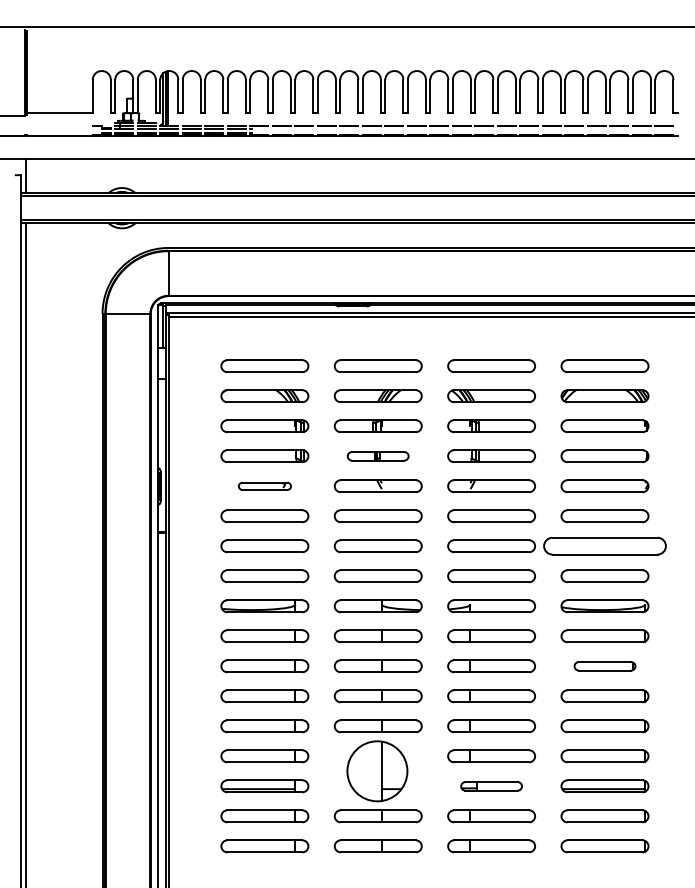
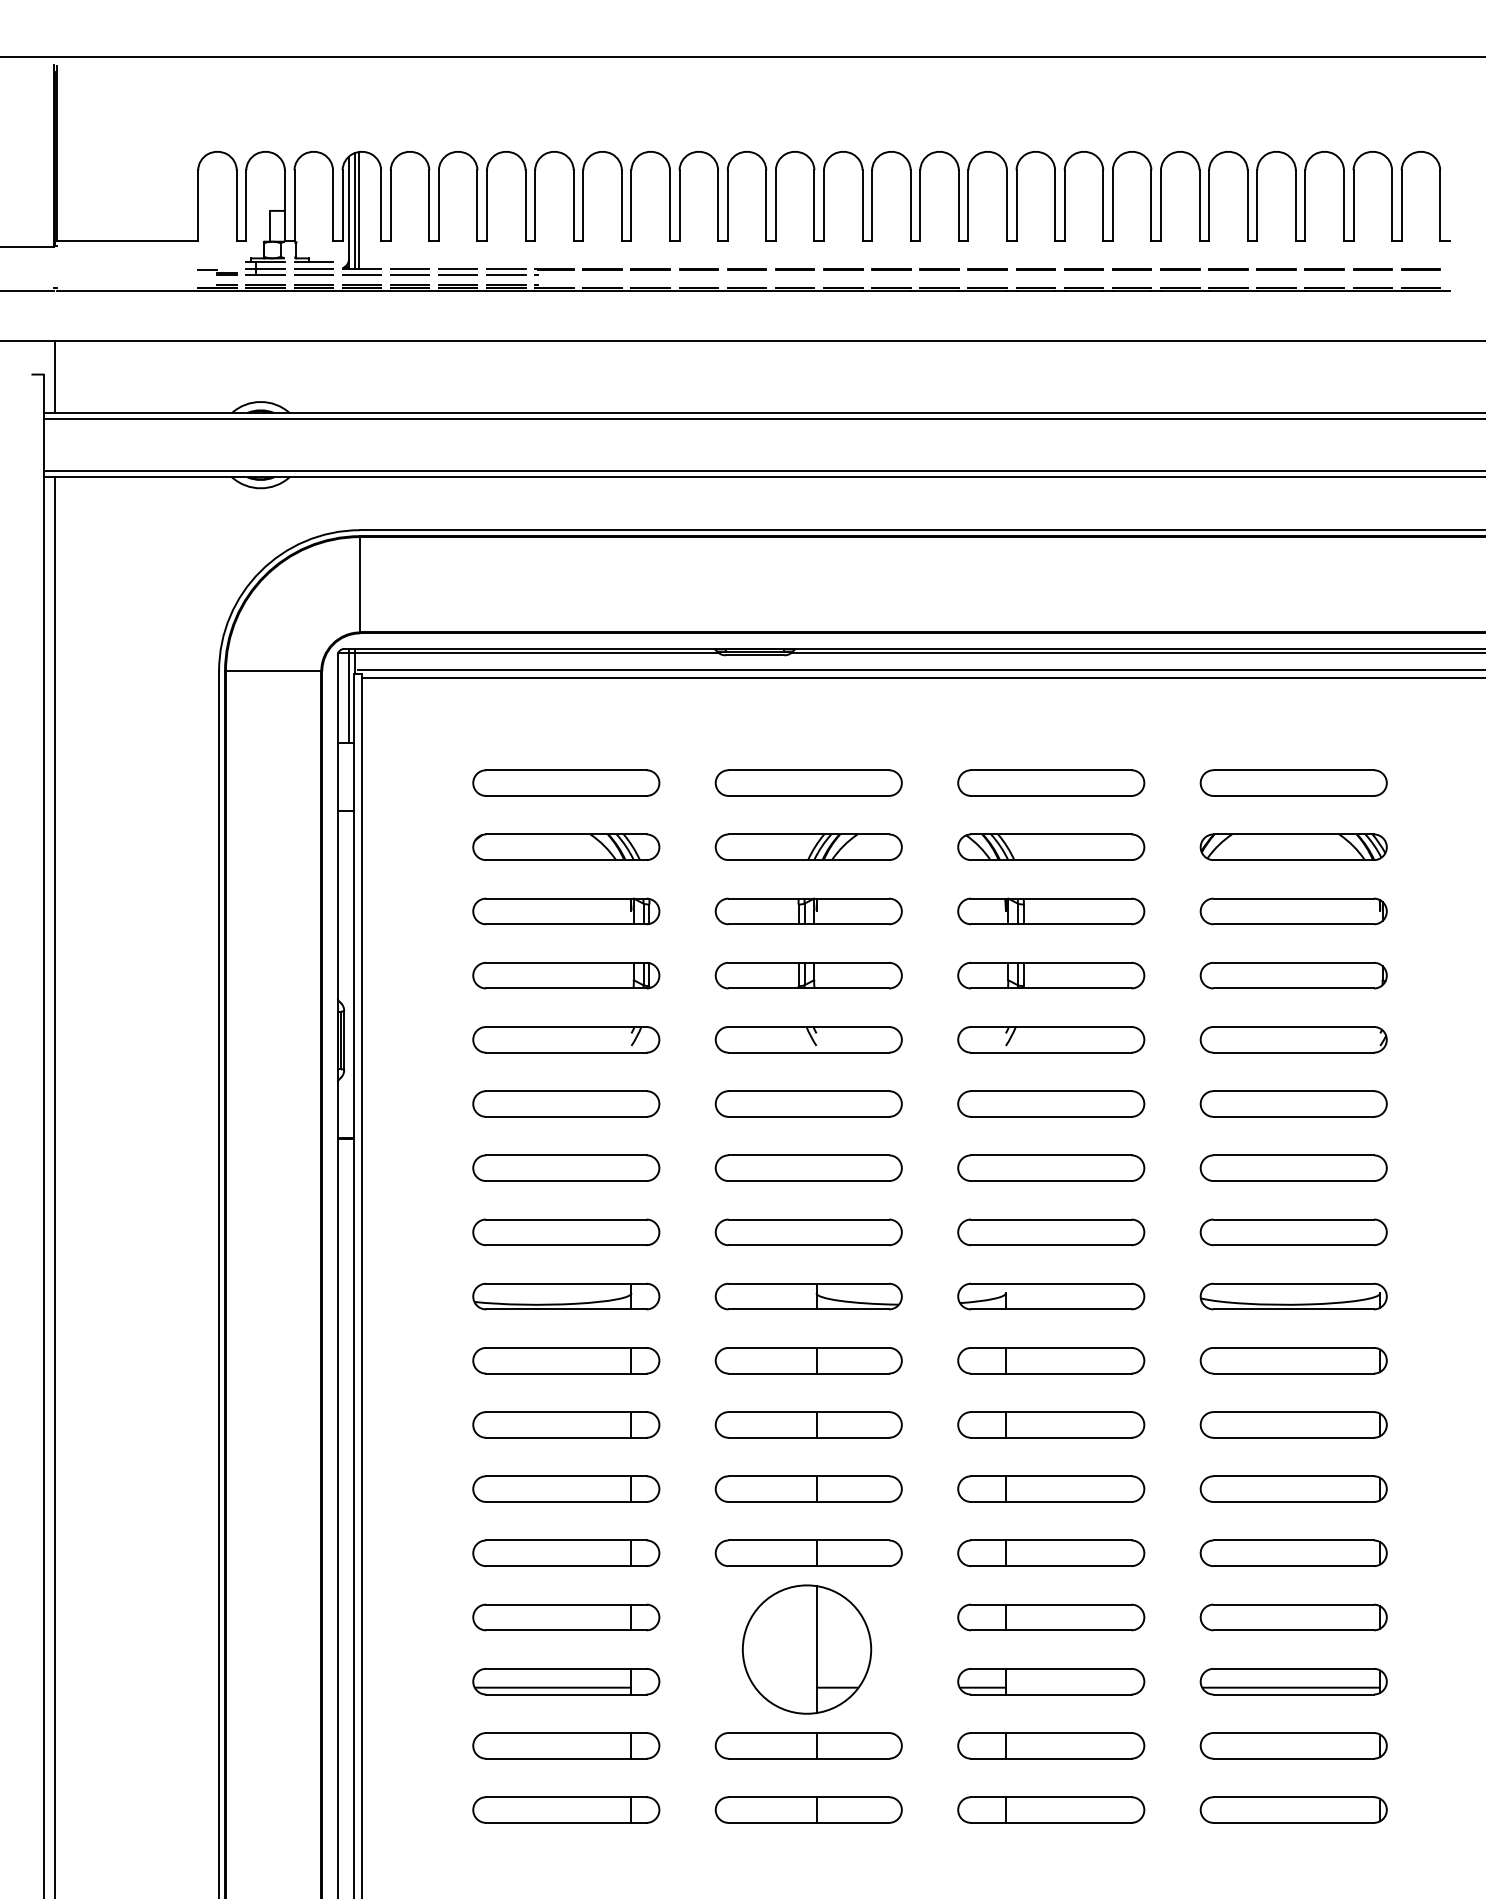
part: (377, 456) -> (807, 976), size x1.43
part: (264, 486) -> (565, 1040), size x1.67
part: (604, 546) -> (1292, 1168), size x0.71
part: (604, 666) -> (1292, 1425), size x1.43
part: (491, 786) -> (1050, 1682), size x1.43

